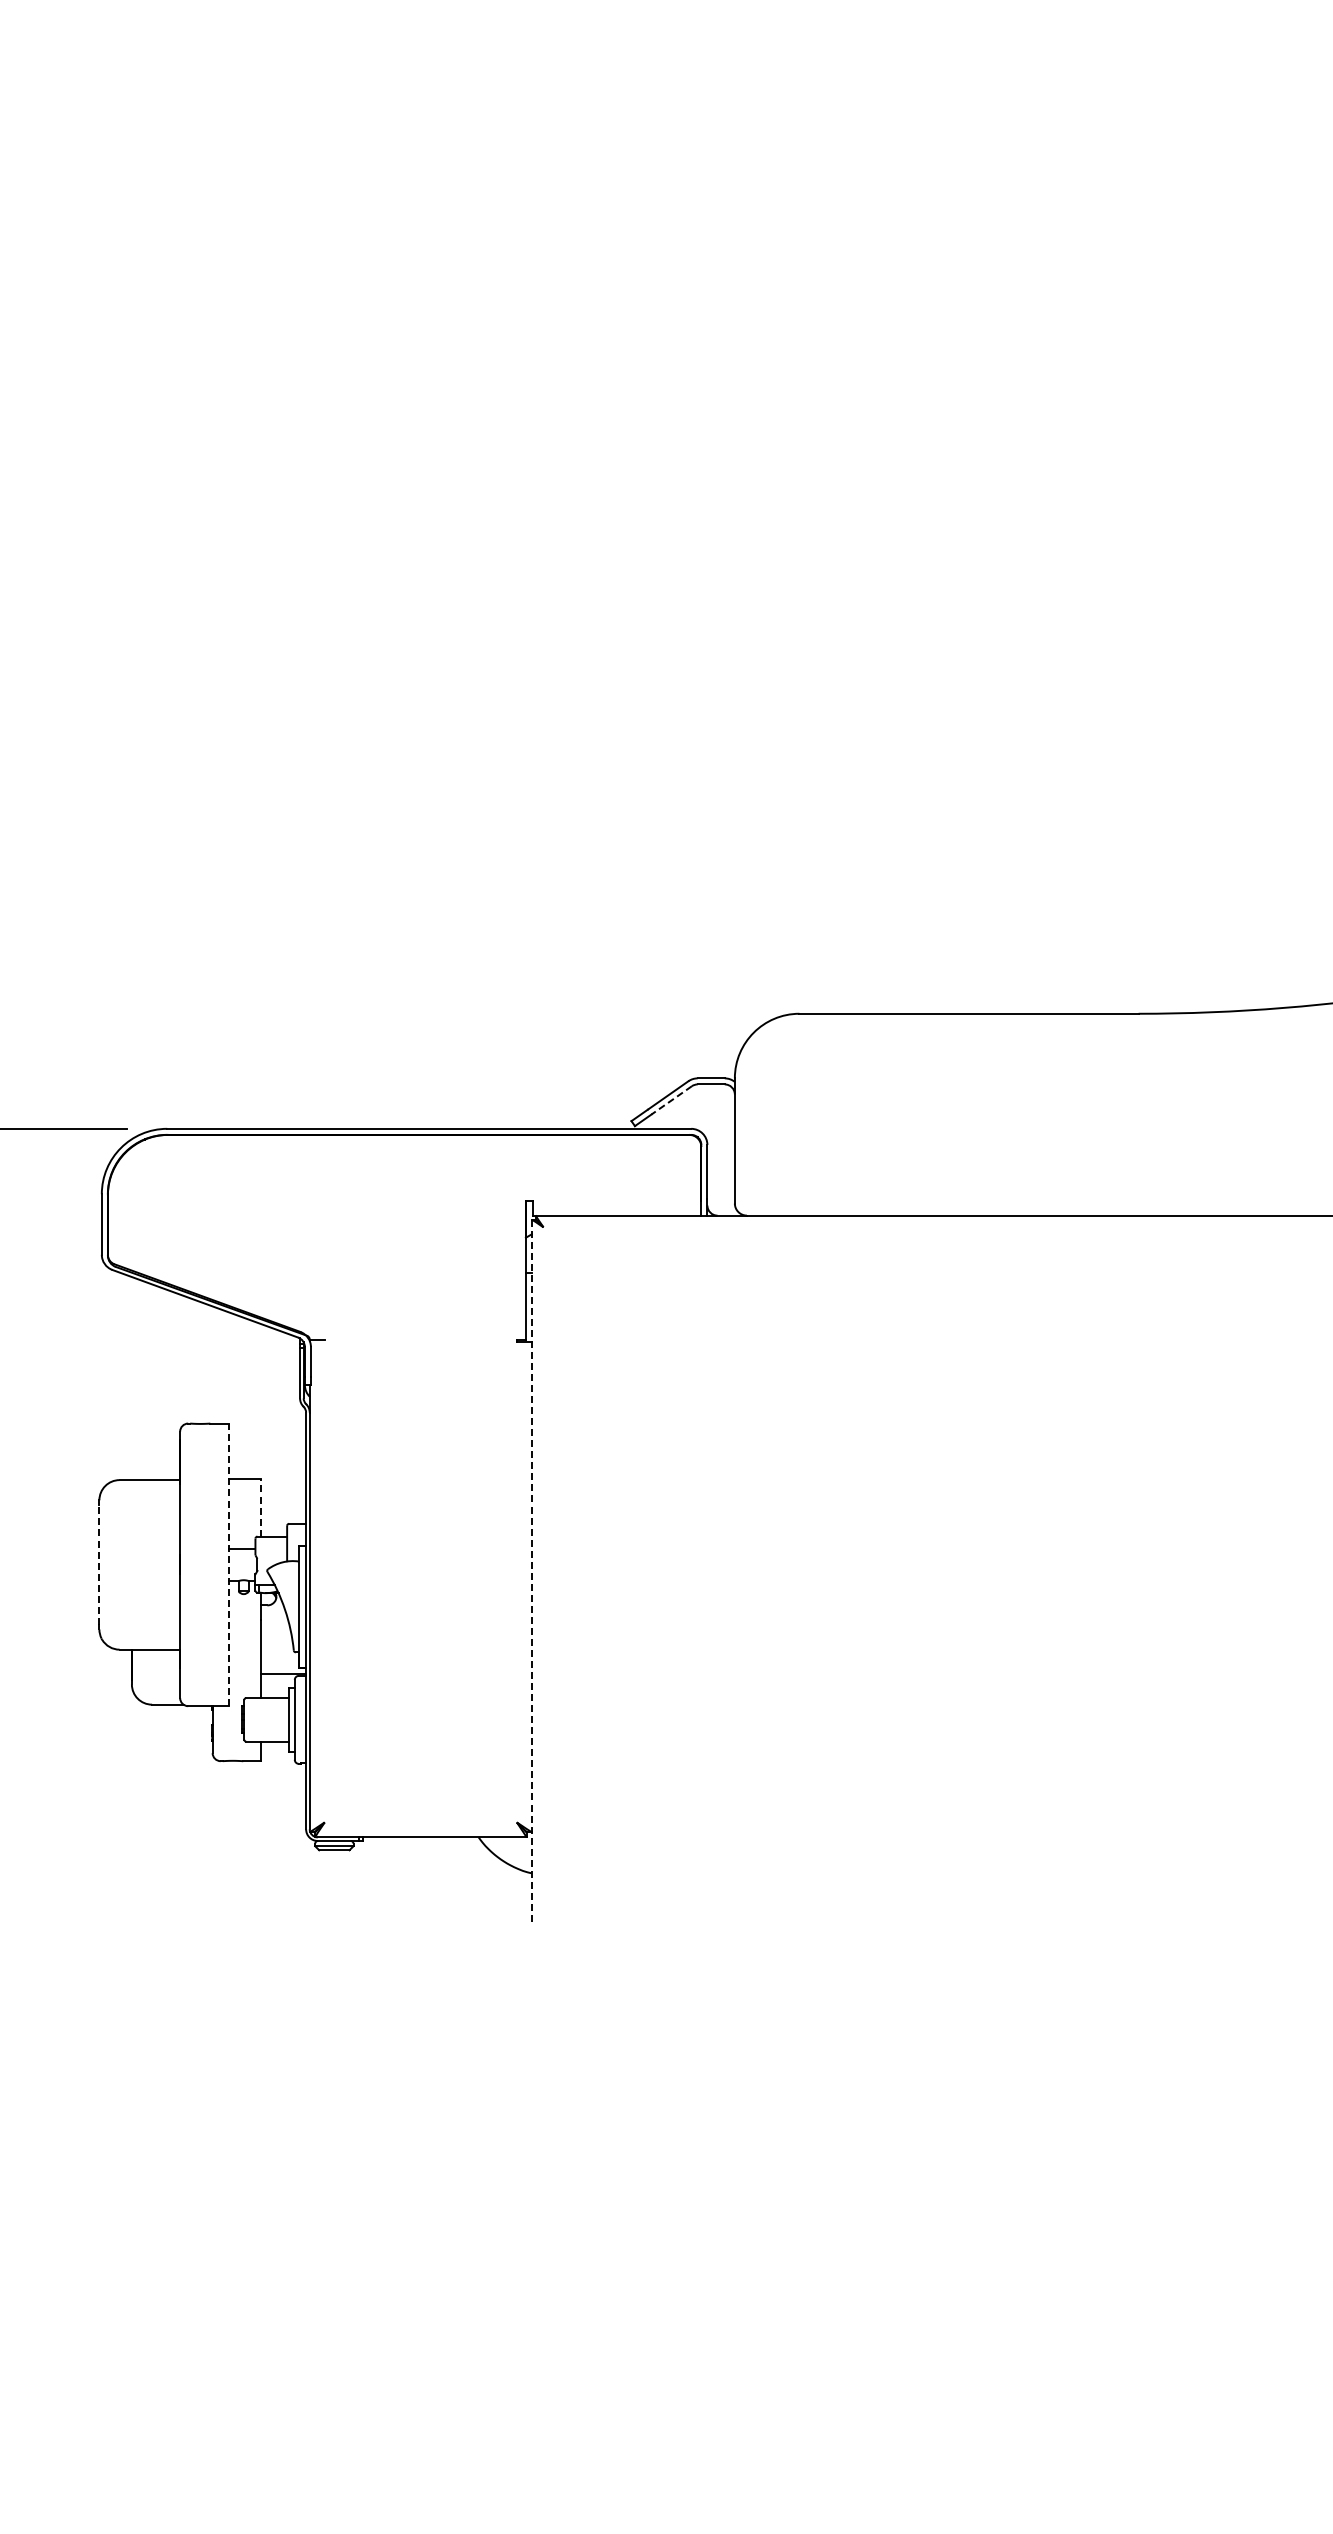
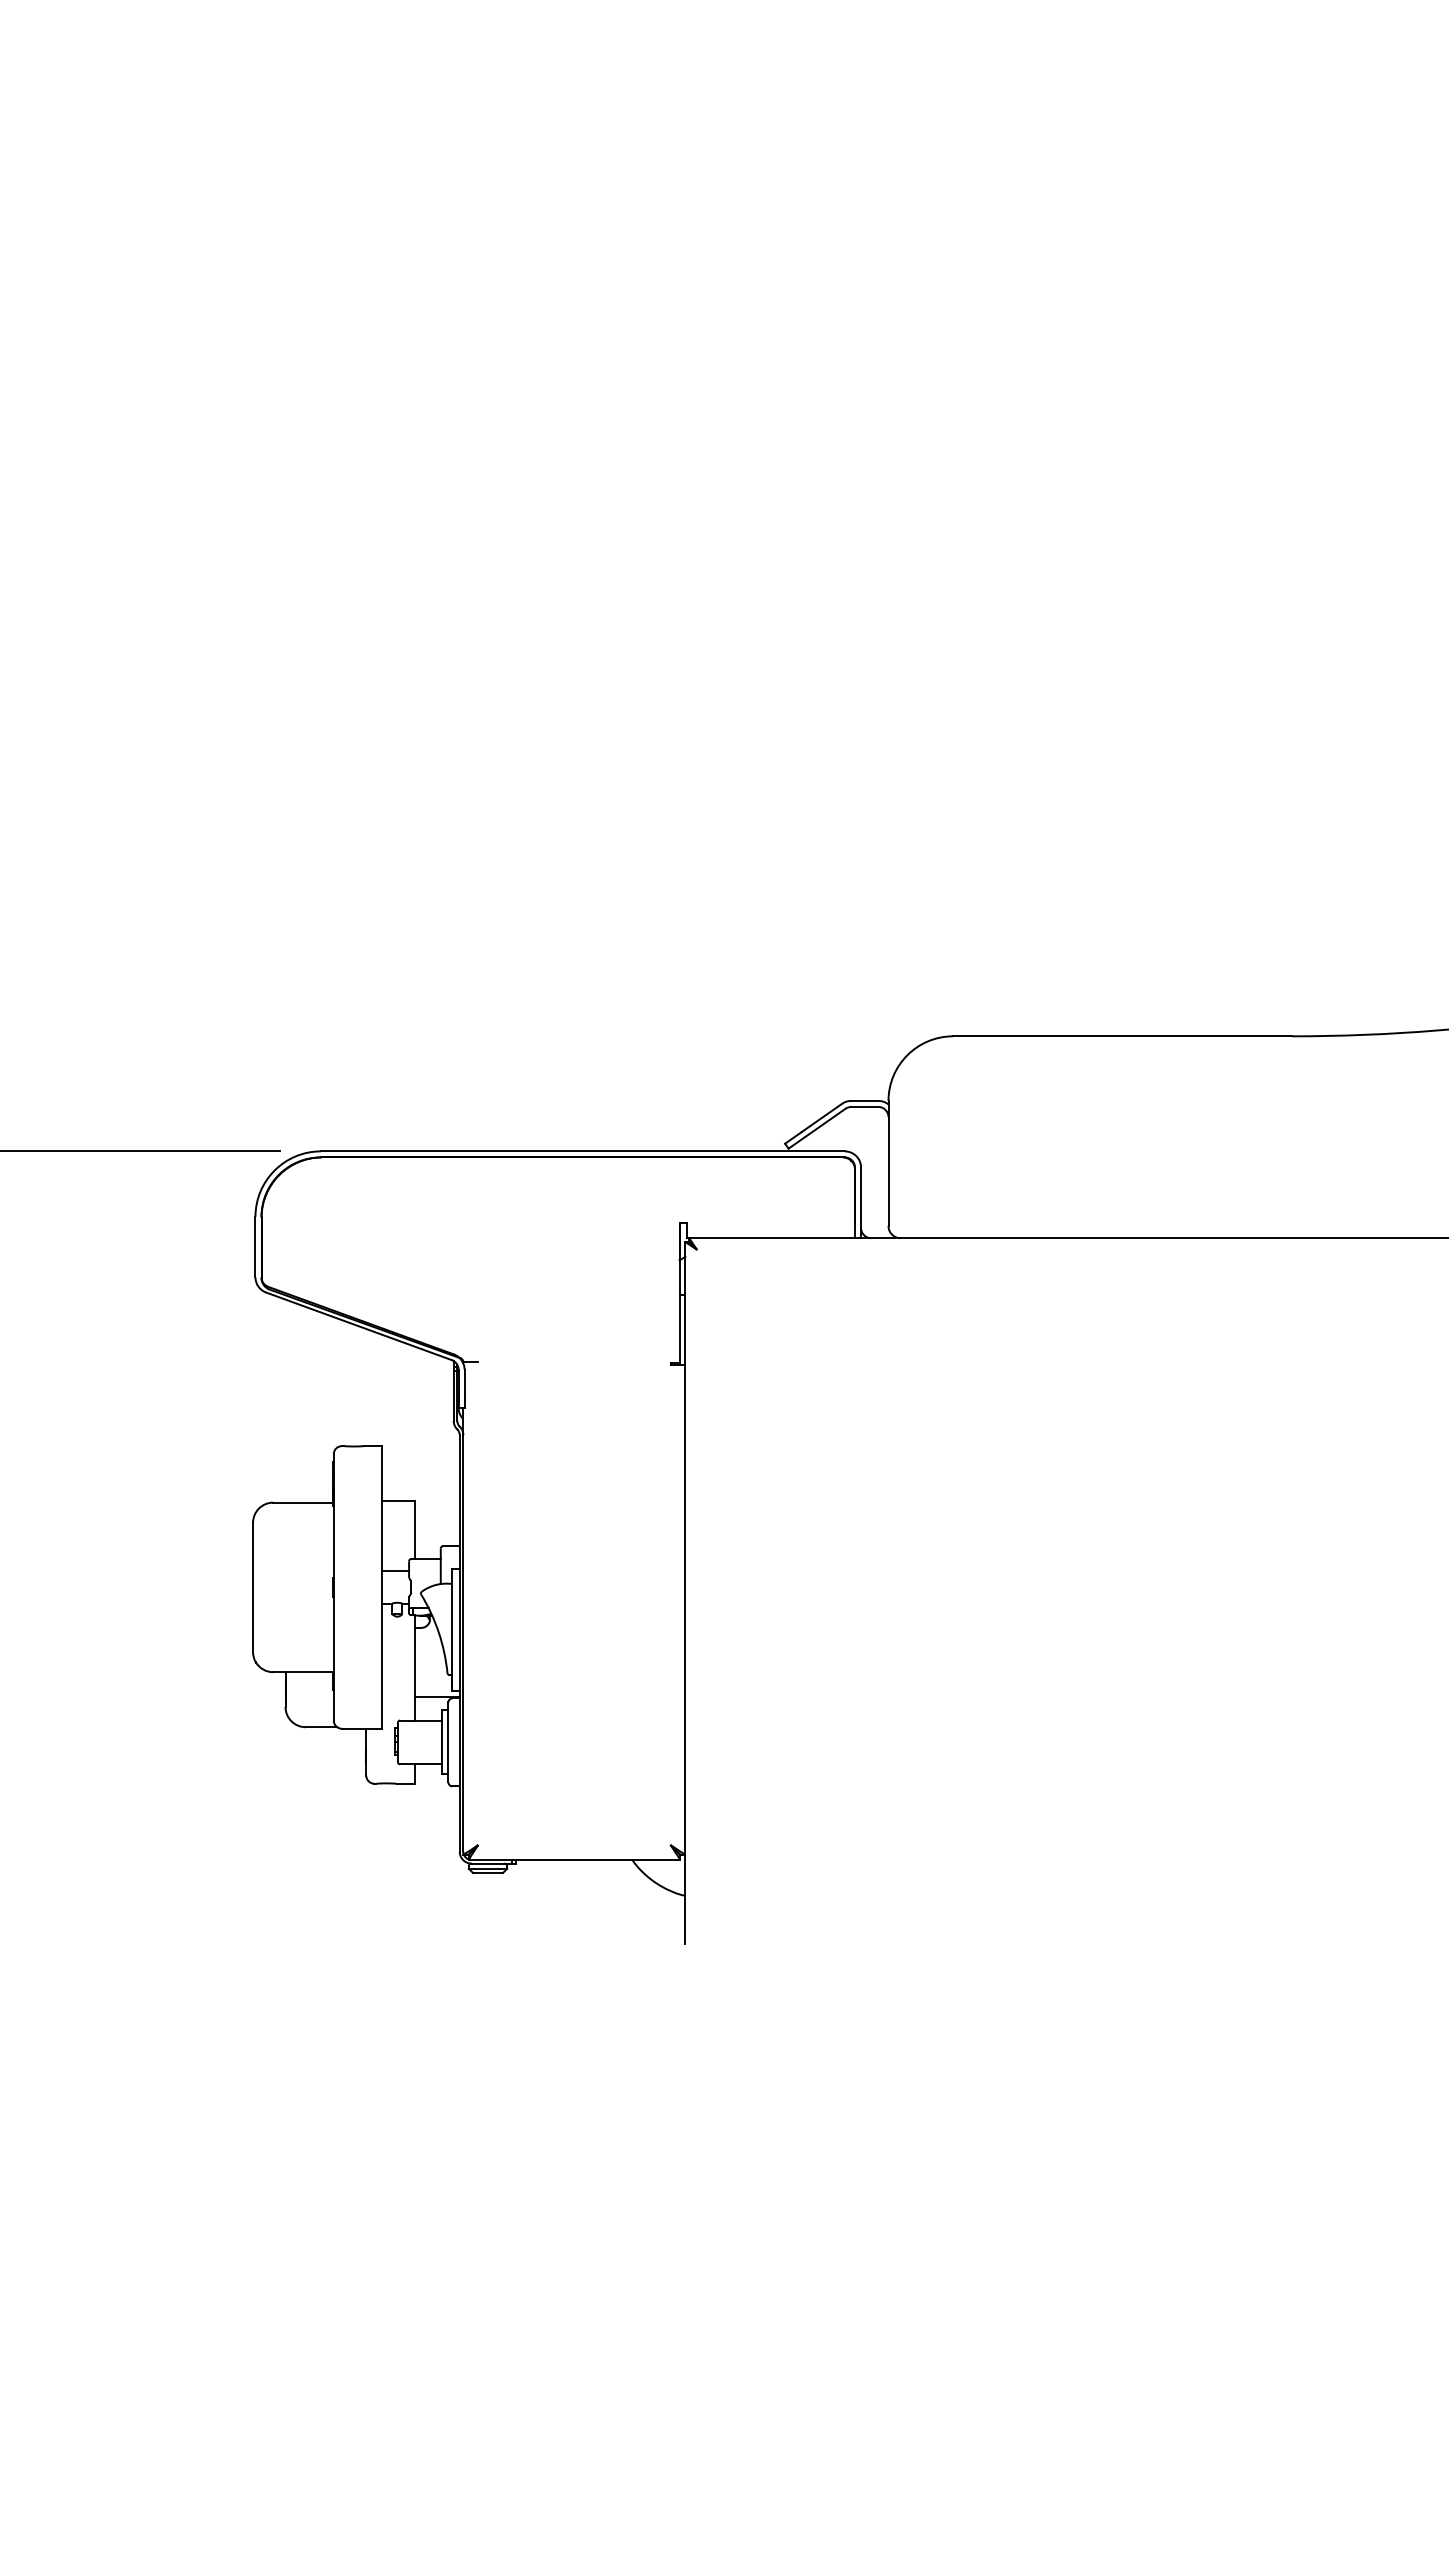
line: (671, 1099) -> (825, 1122), dashed -> solid
line: (260, 1506) -> (414, 1529), dashed -> solid
line: (228, 1563) -> (382, 1586), dashed -> solid
line: (99, 1564) -> (253, 1587), dashed -> solid
line: (531, 1570) -> (685, 1593), dashed -> solid

